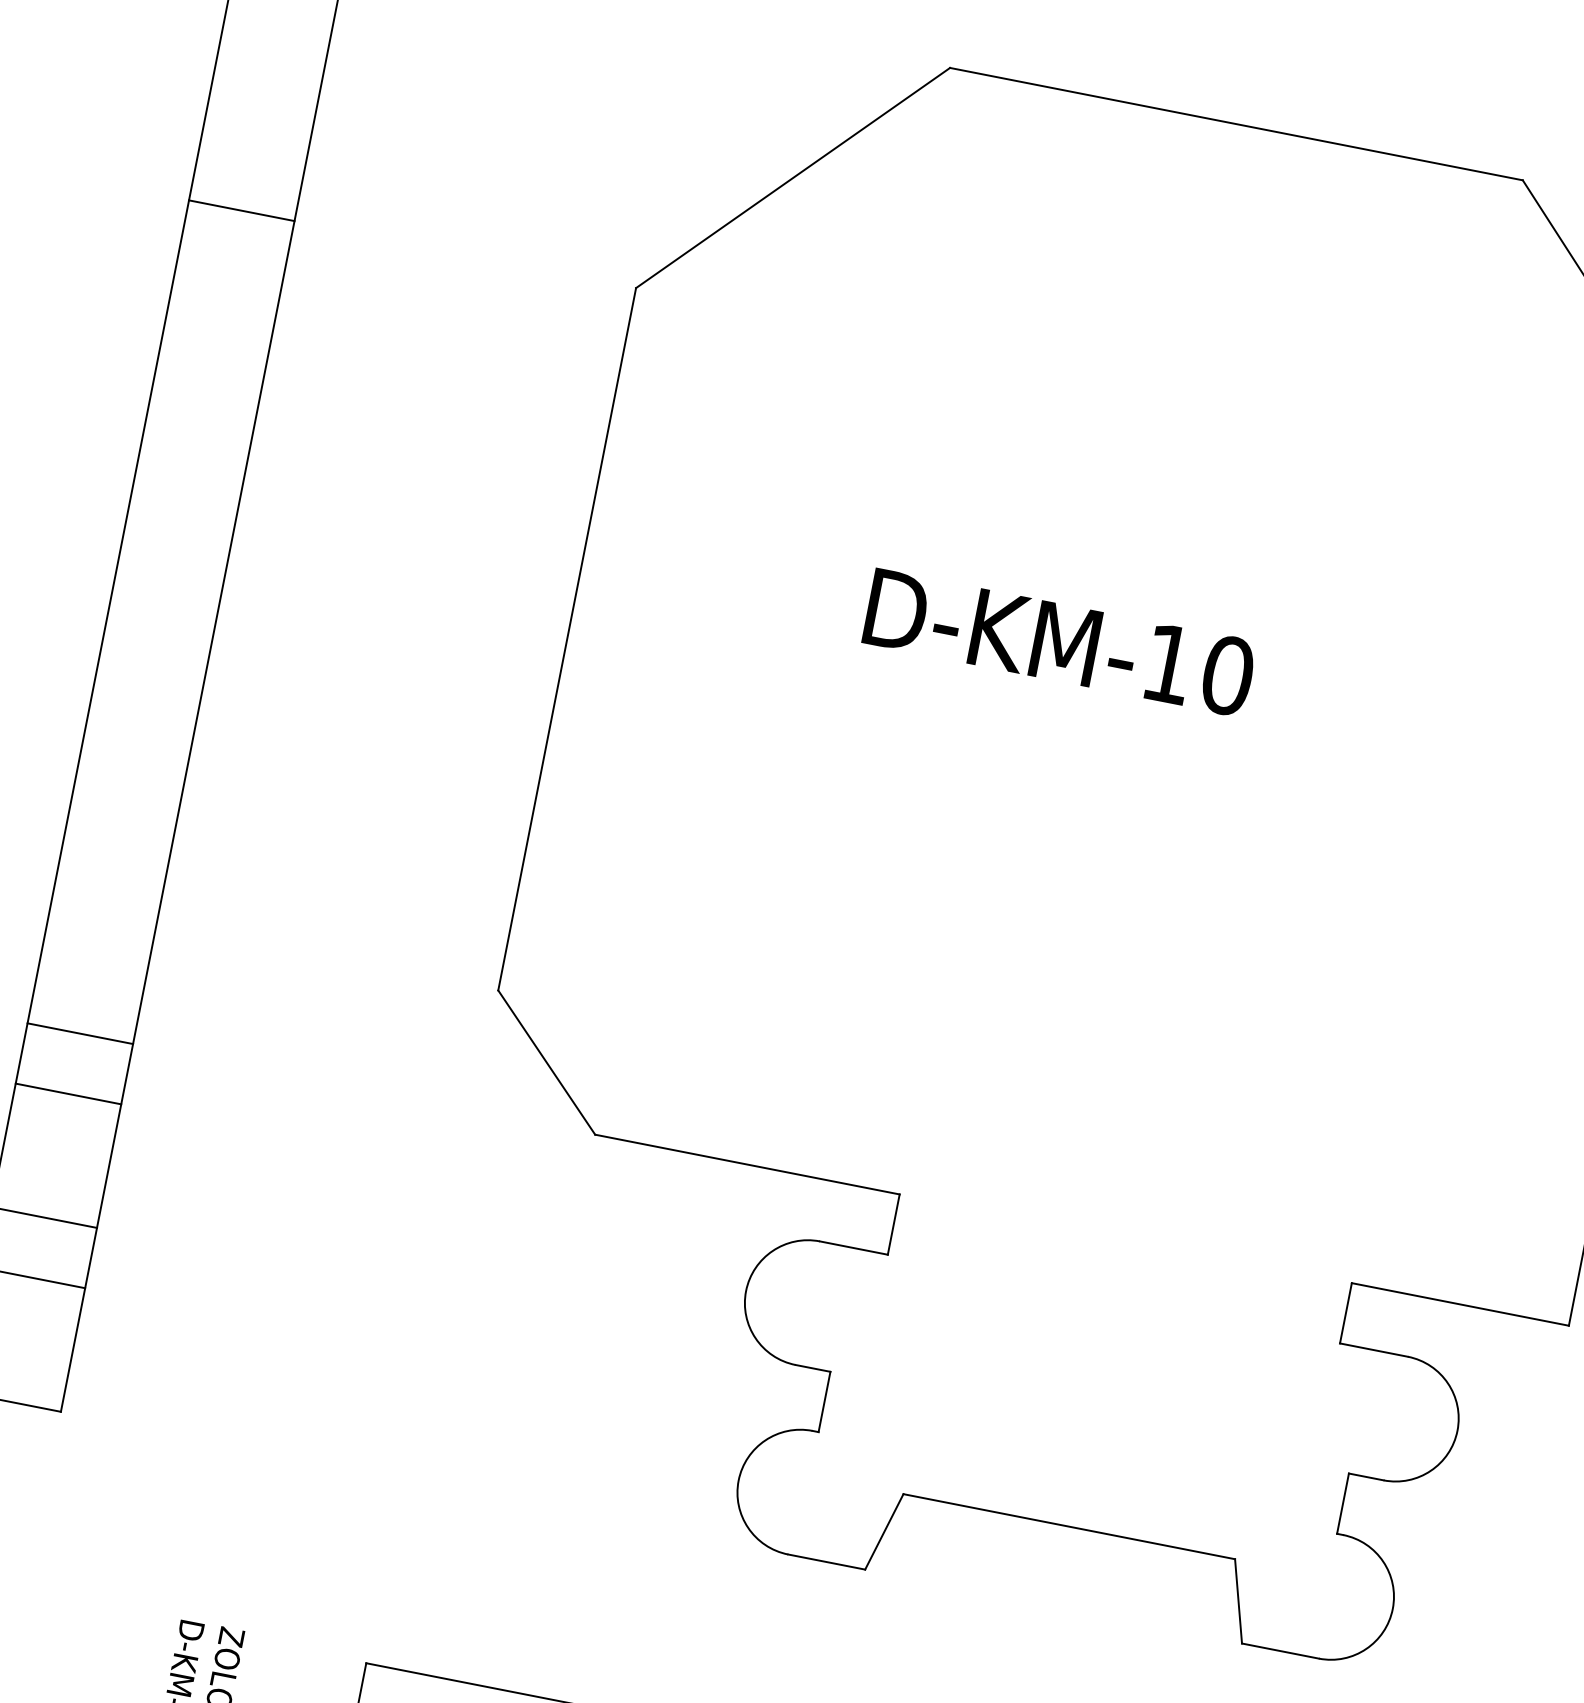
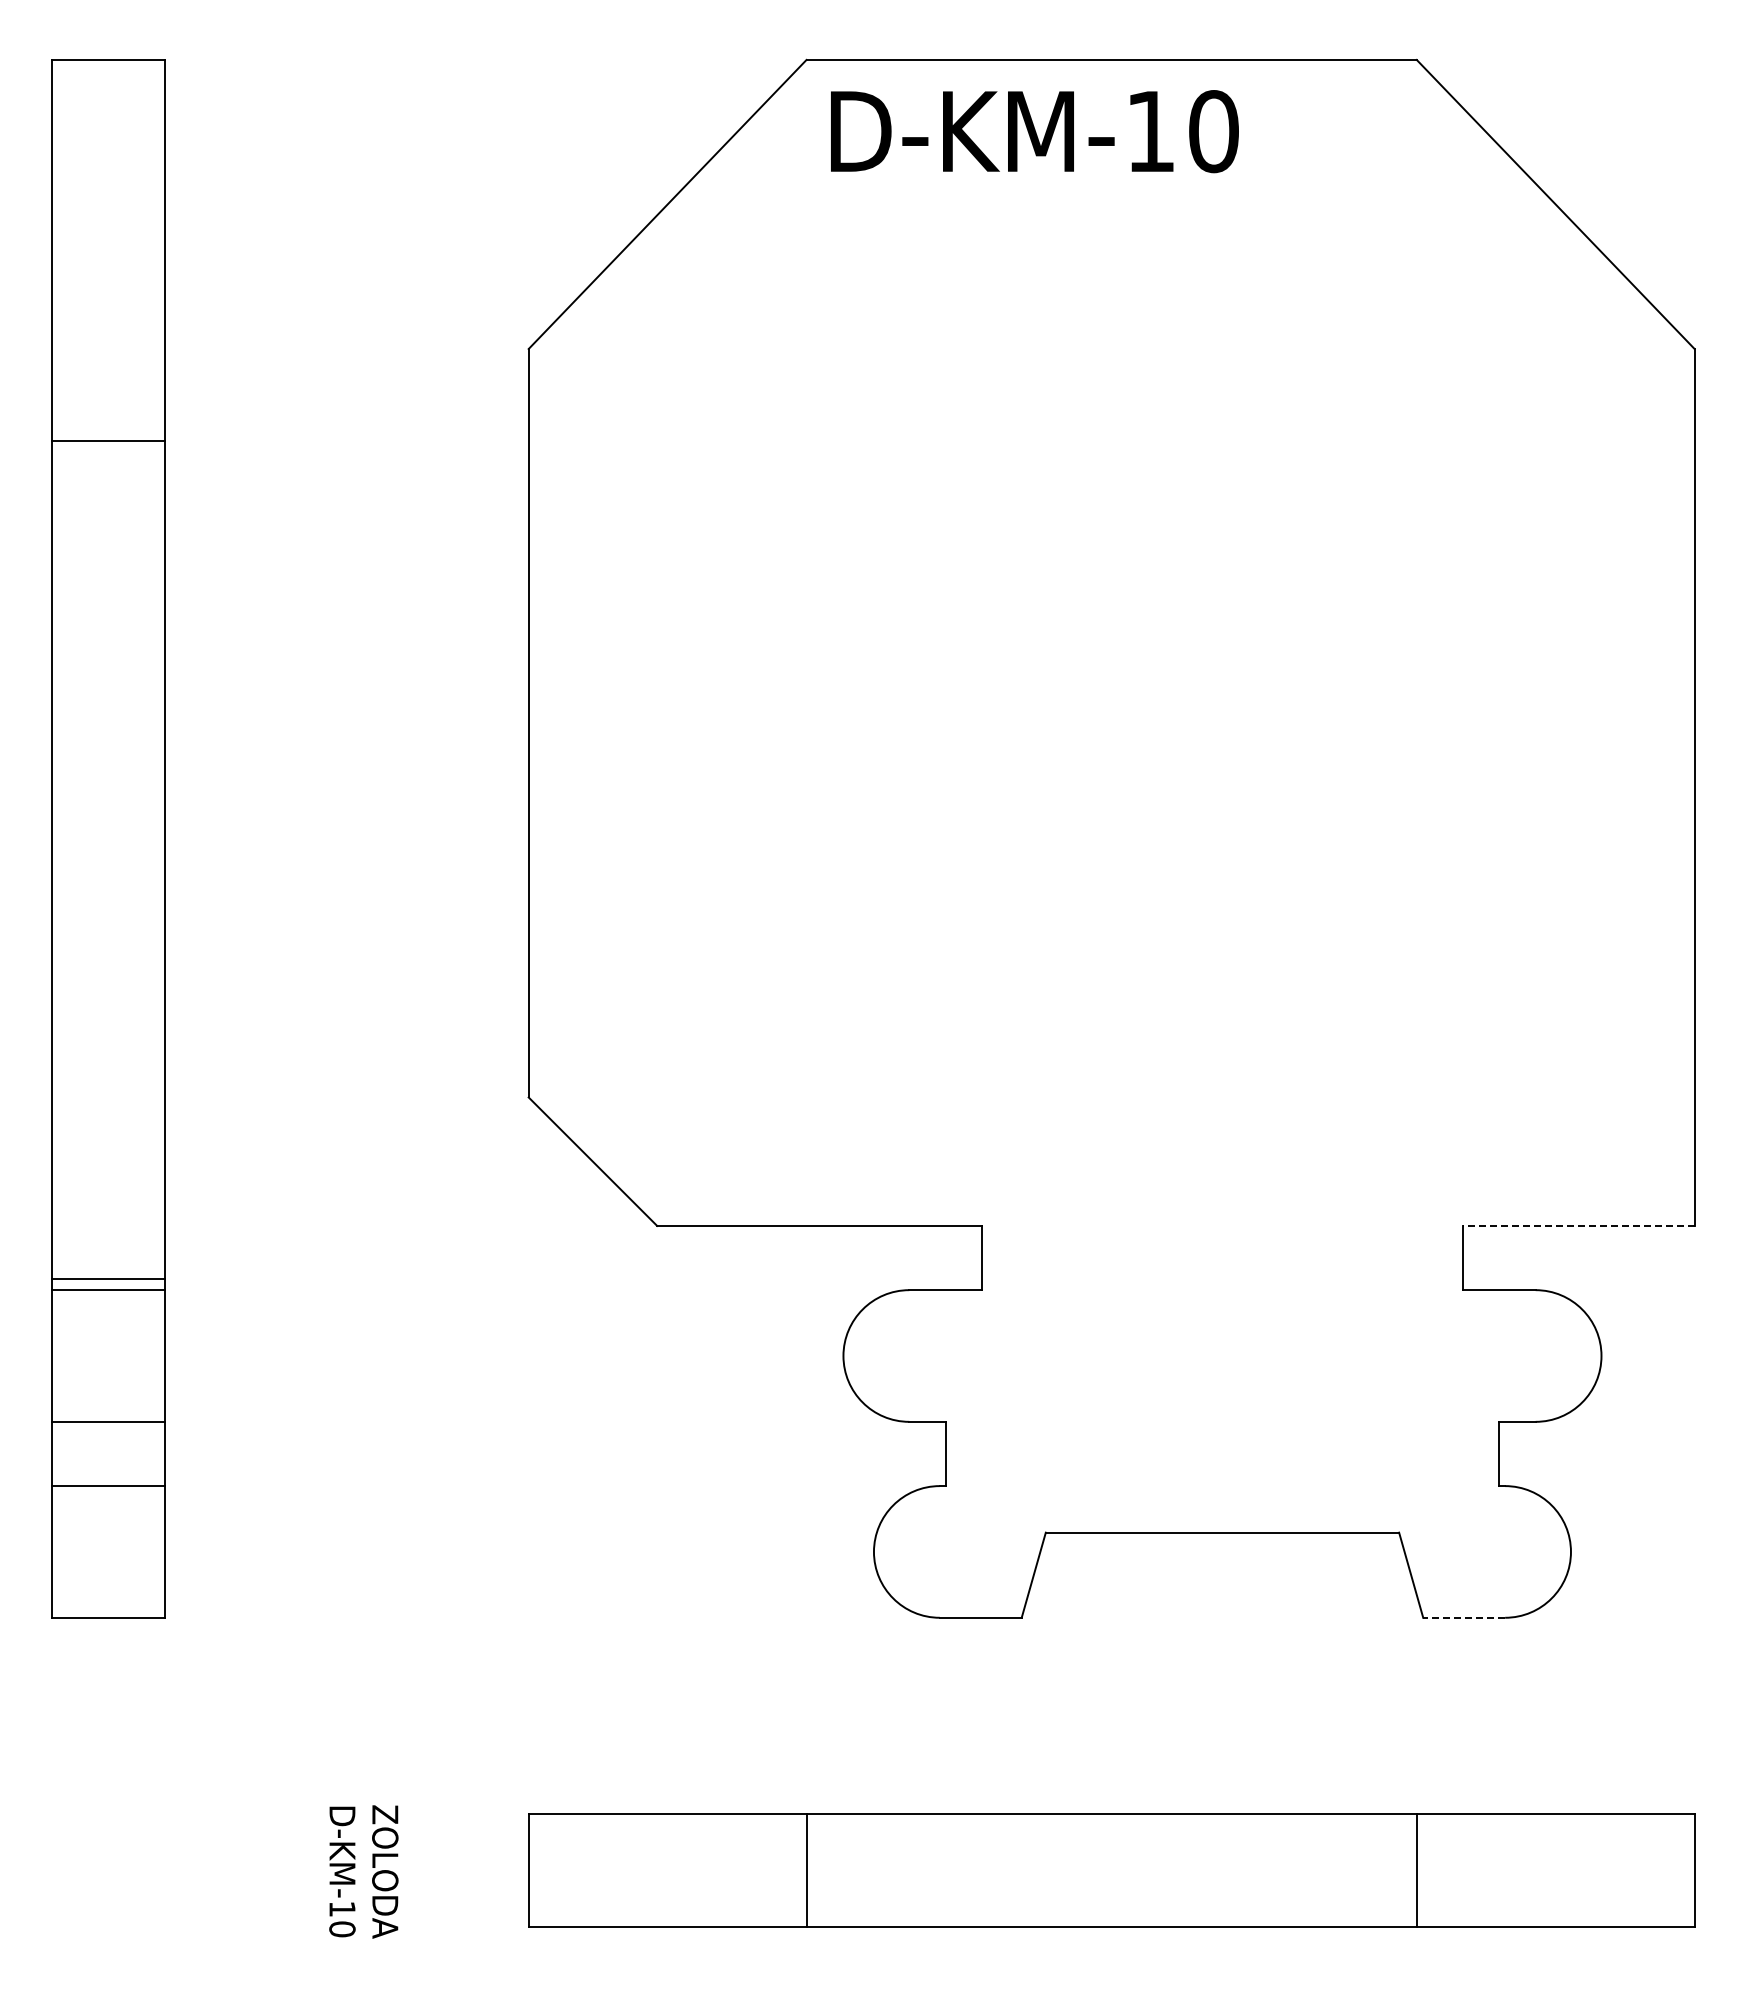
line: (241, 211) -> (108, 441), moved
text: (1059, 642) -> (1034, 131), moved
line: (80, 1033) -> (108, 1278), moved
line: (1460, 1304) -> (1579, 1225), solid -> dashed
line: (1280, 1650) -> (1464, 1617), solid -> dashed

